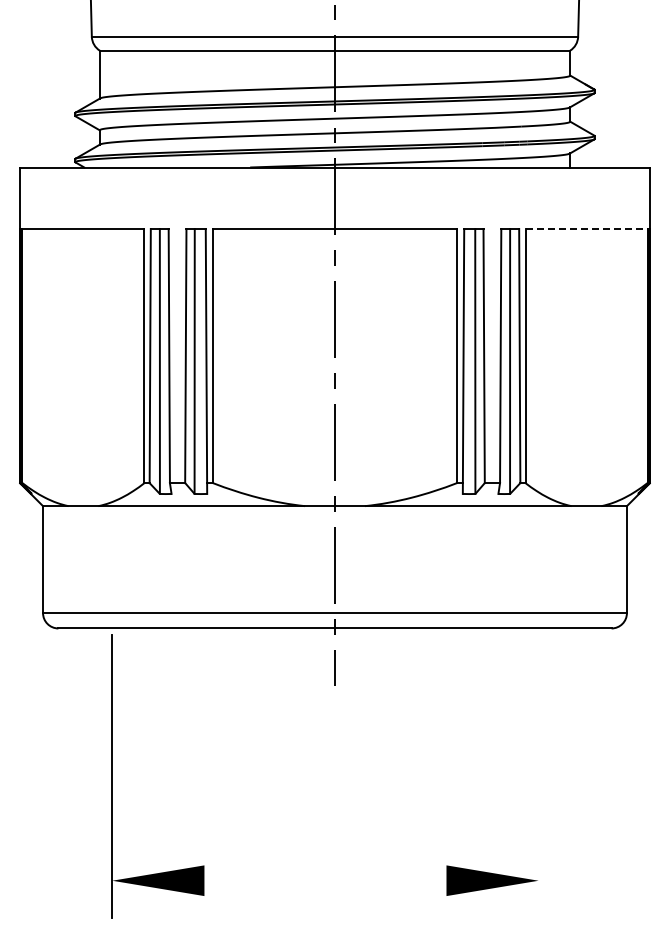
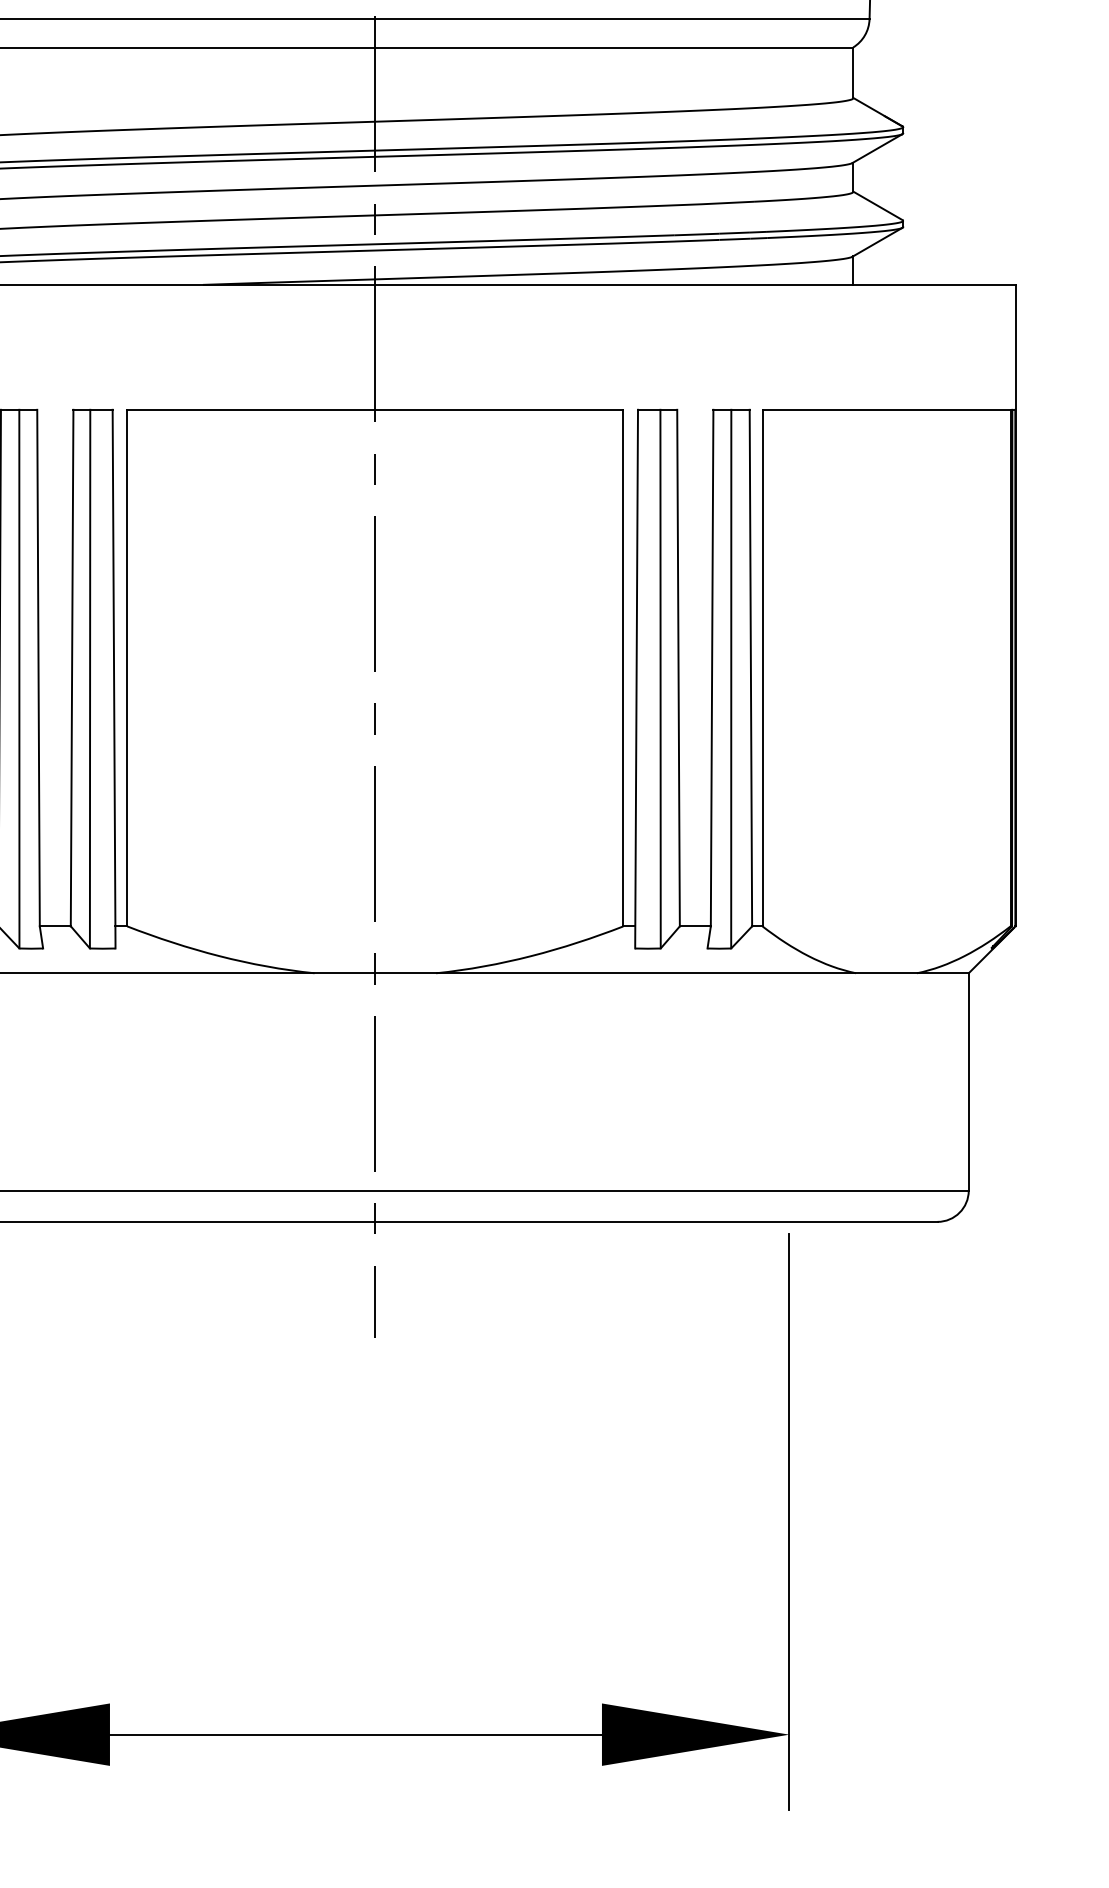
line: (586, 228) -> (886, 408), dashed -> solid
line: (538, 775) -> (788, 1520), added
line: (325, 880) -> (356, 1734), added

